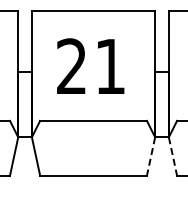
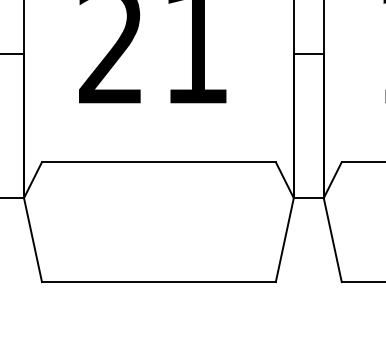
line: (151, 156) -> (285, 240), dashed -> solid
line: (172, 156) -> (331, 240), dashed -> solid

